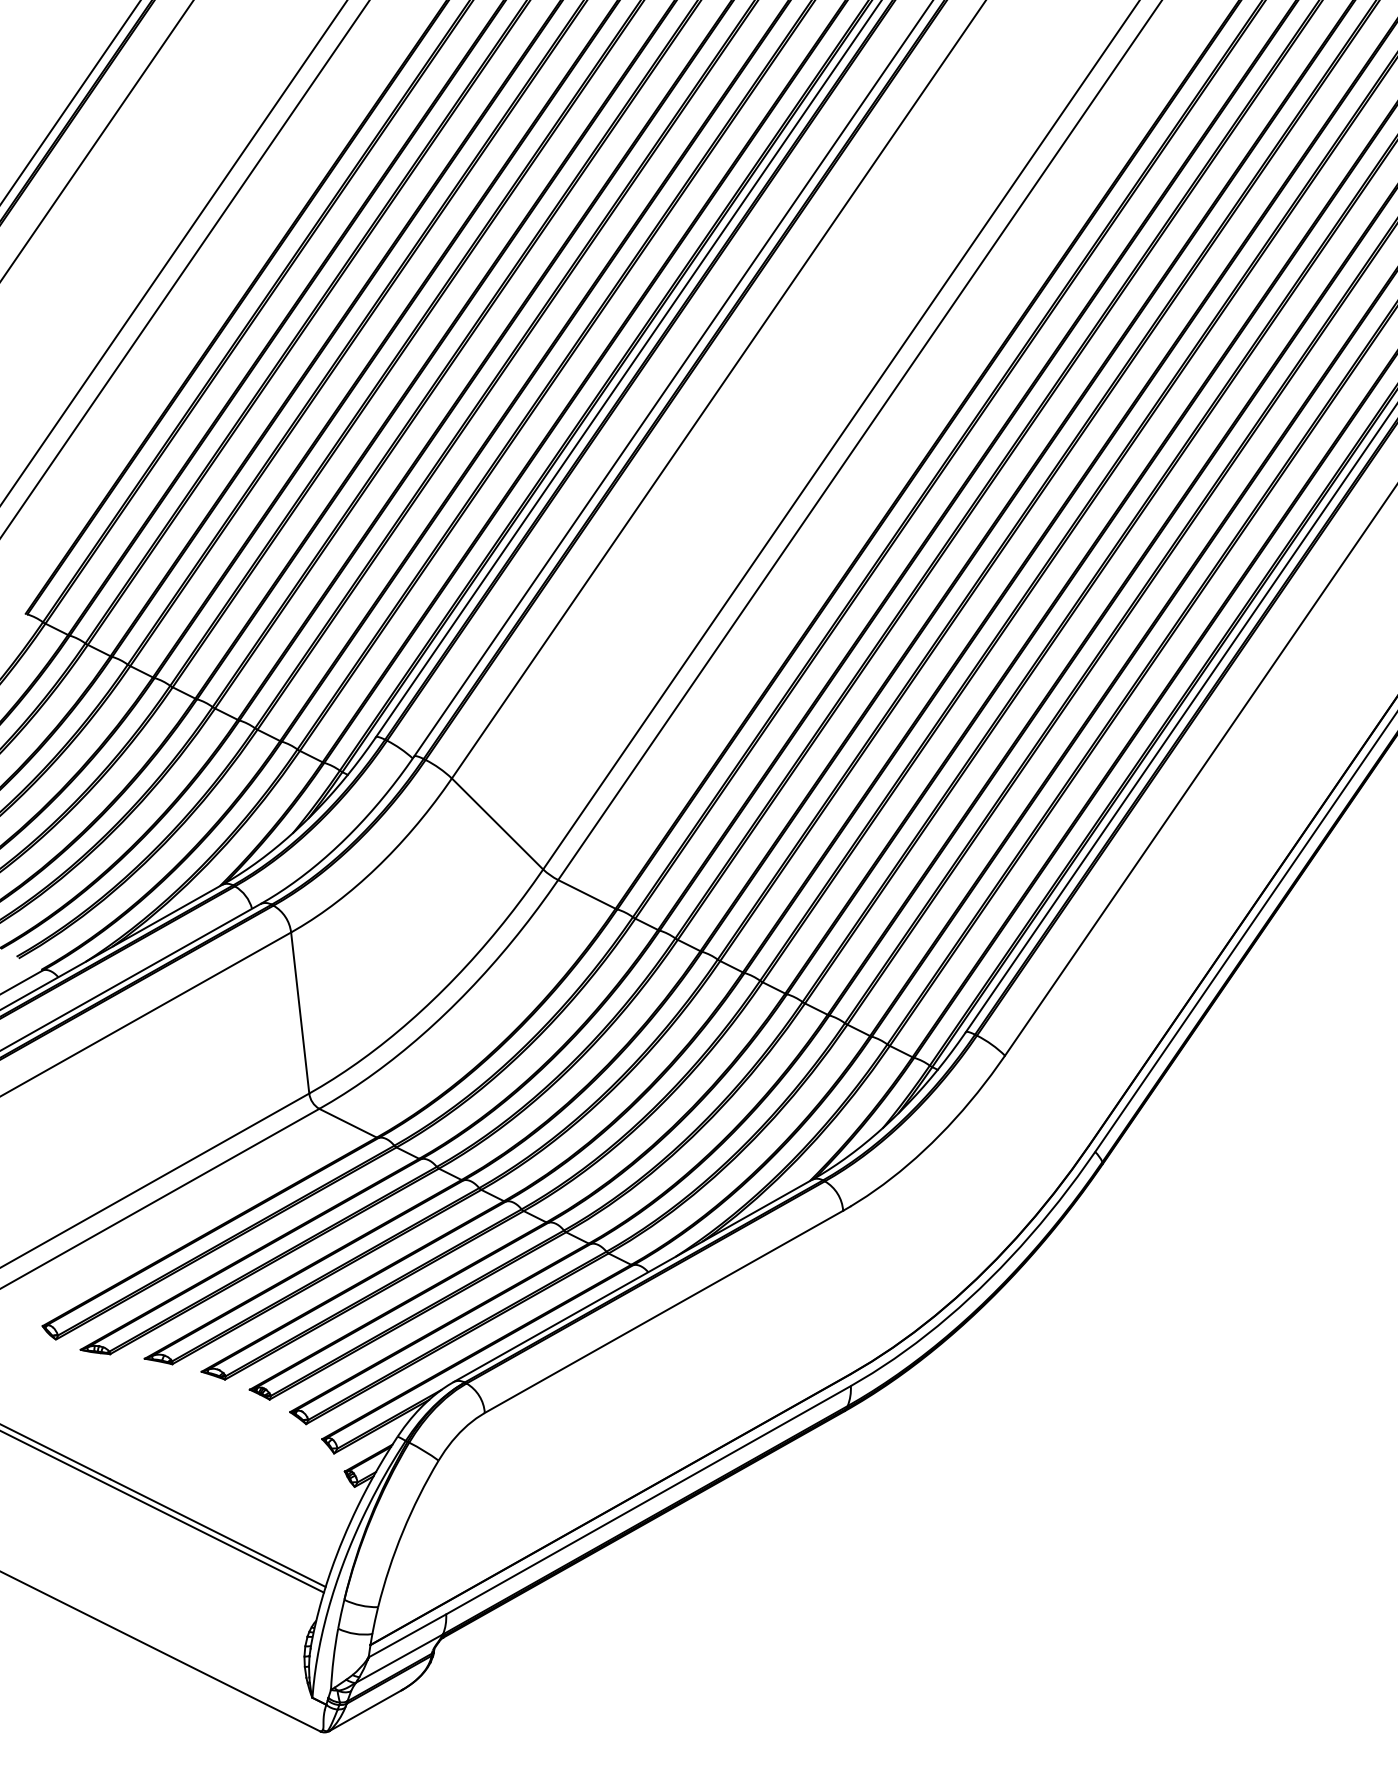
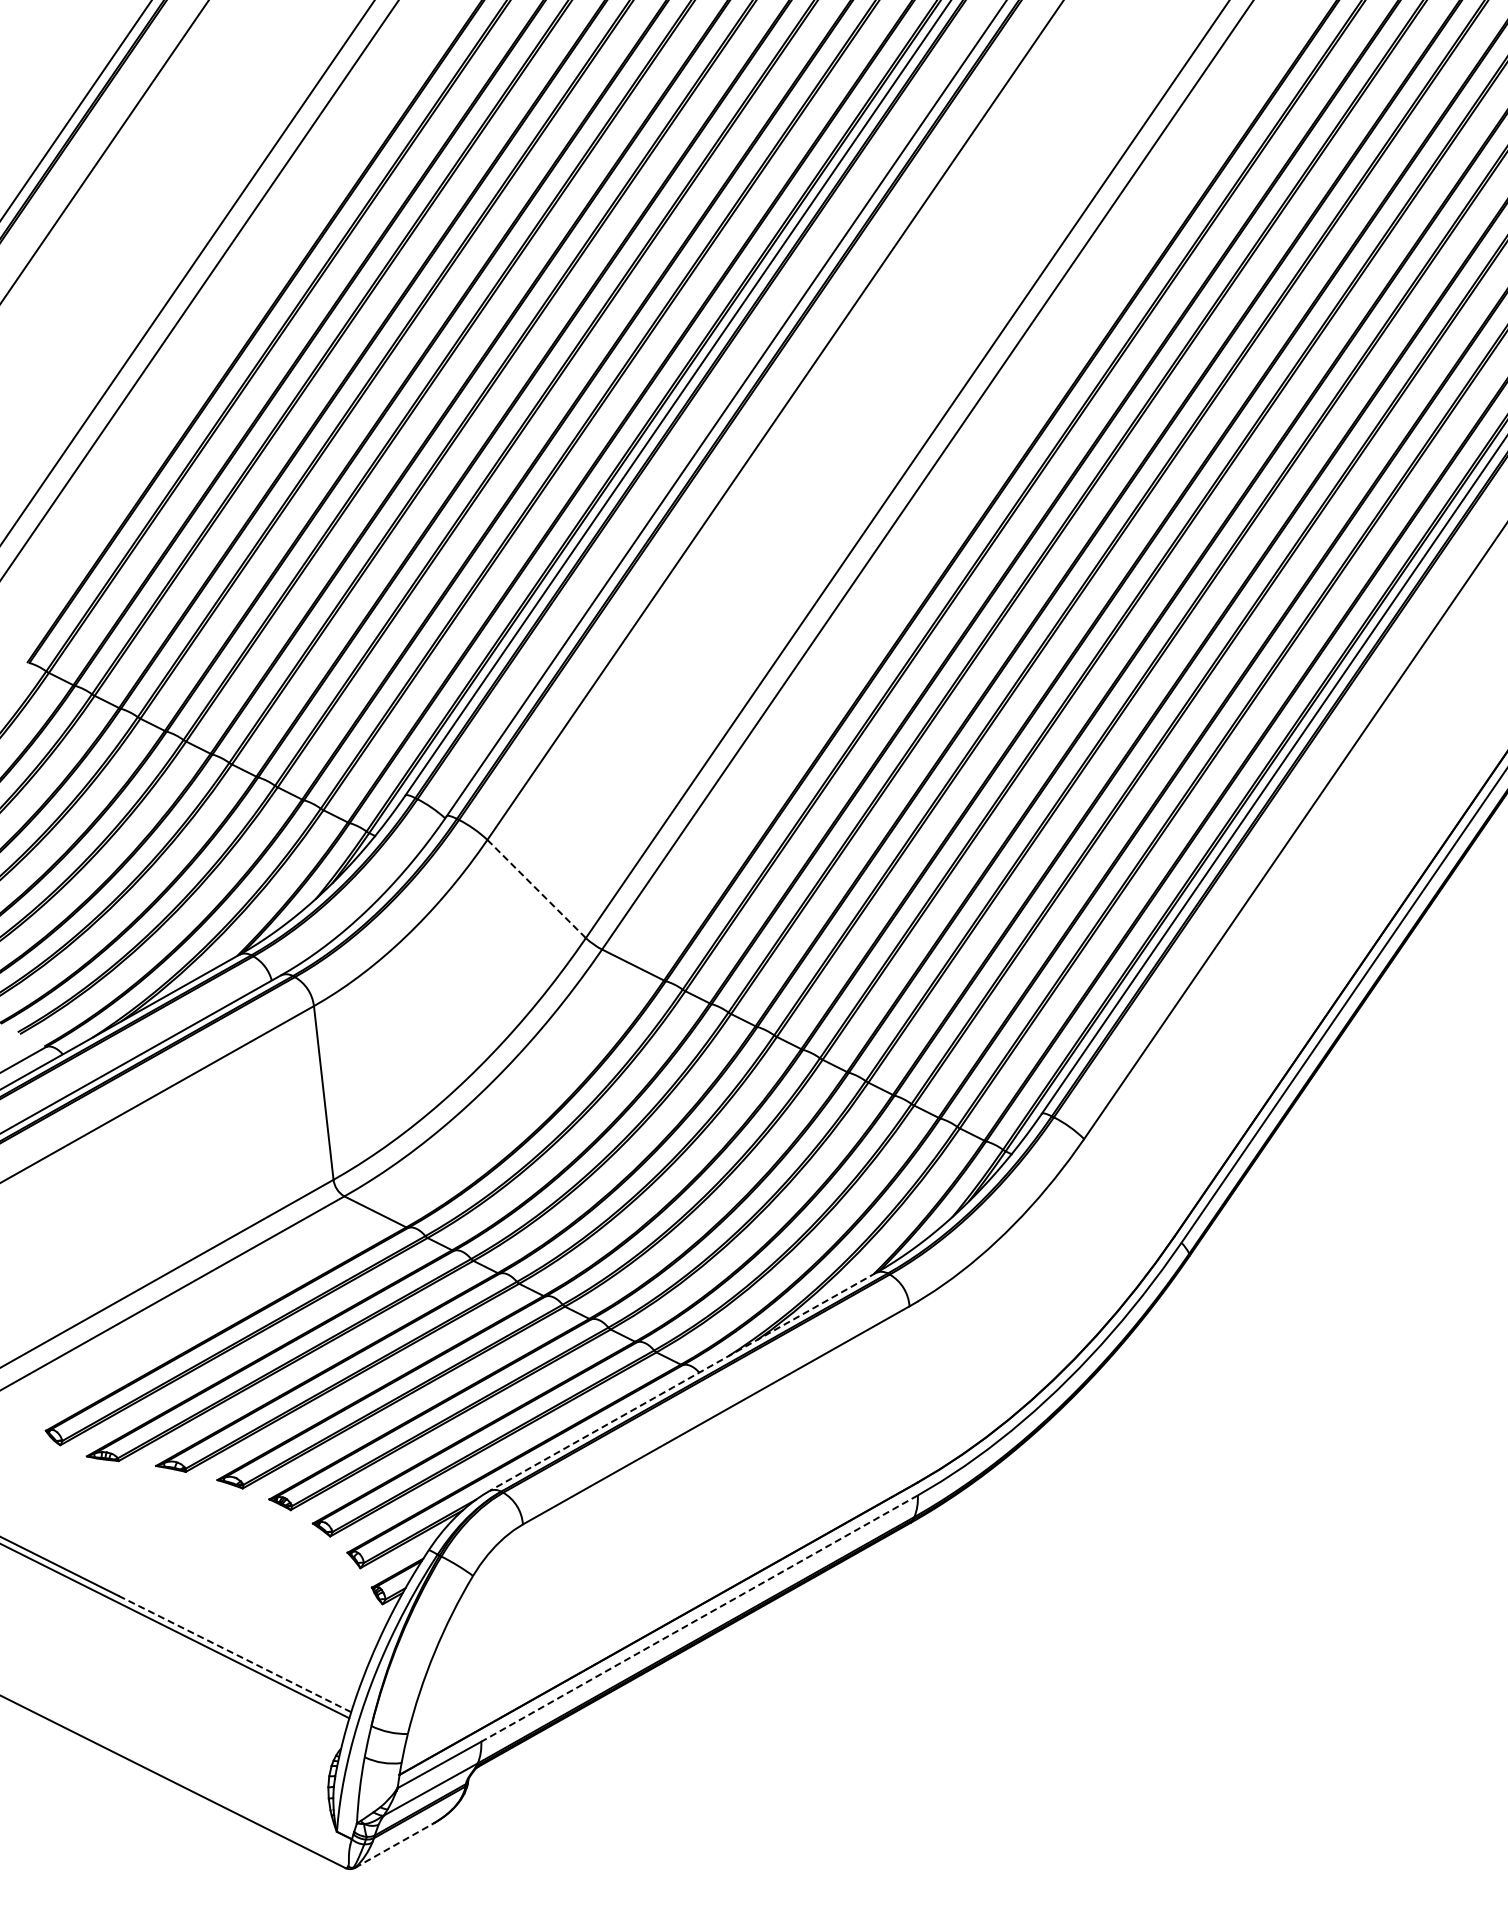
line: (497, 824) -> (536, 889), solid -> dashed
line: (632, 1280) -> (682, 1381), solid -> dashed
line: (648, 1500) -> (699, 1618), solid -> dashed
line: (217, 1532) -> (234, 1653), solid -> dashed
line: (365, 1710) -> (394, 1845), solid -> dashed

